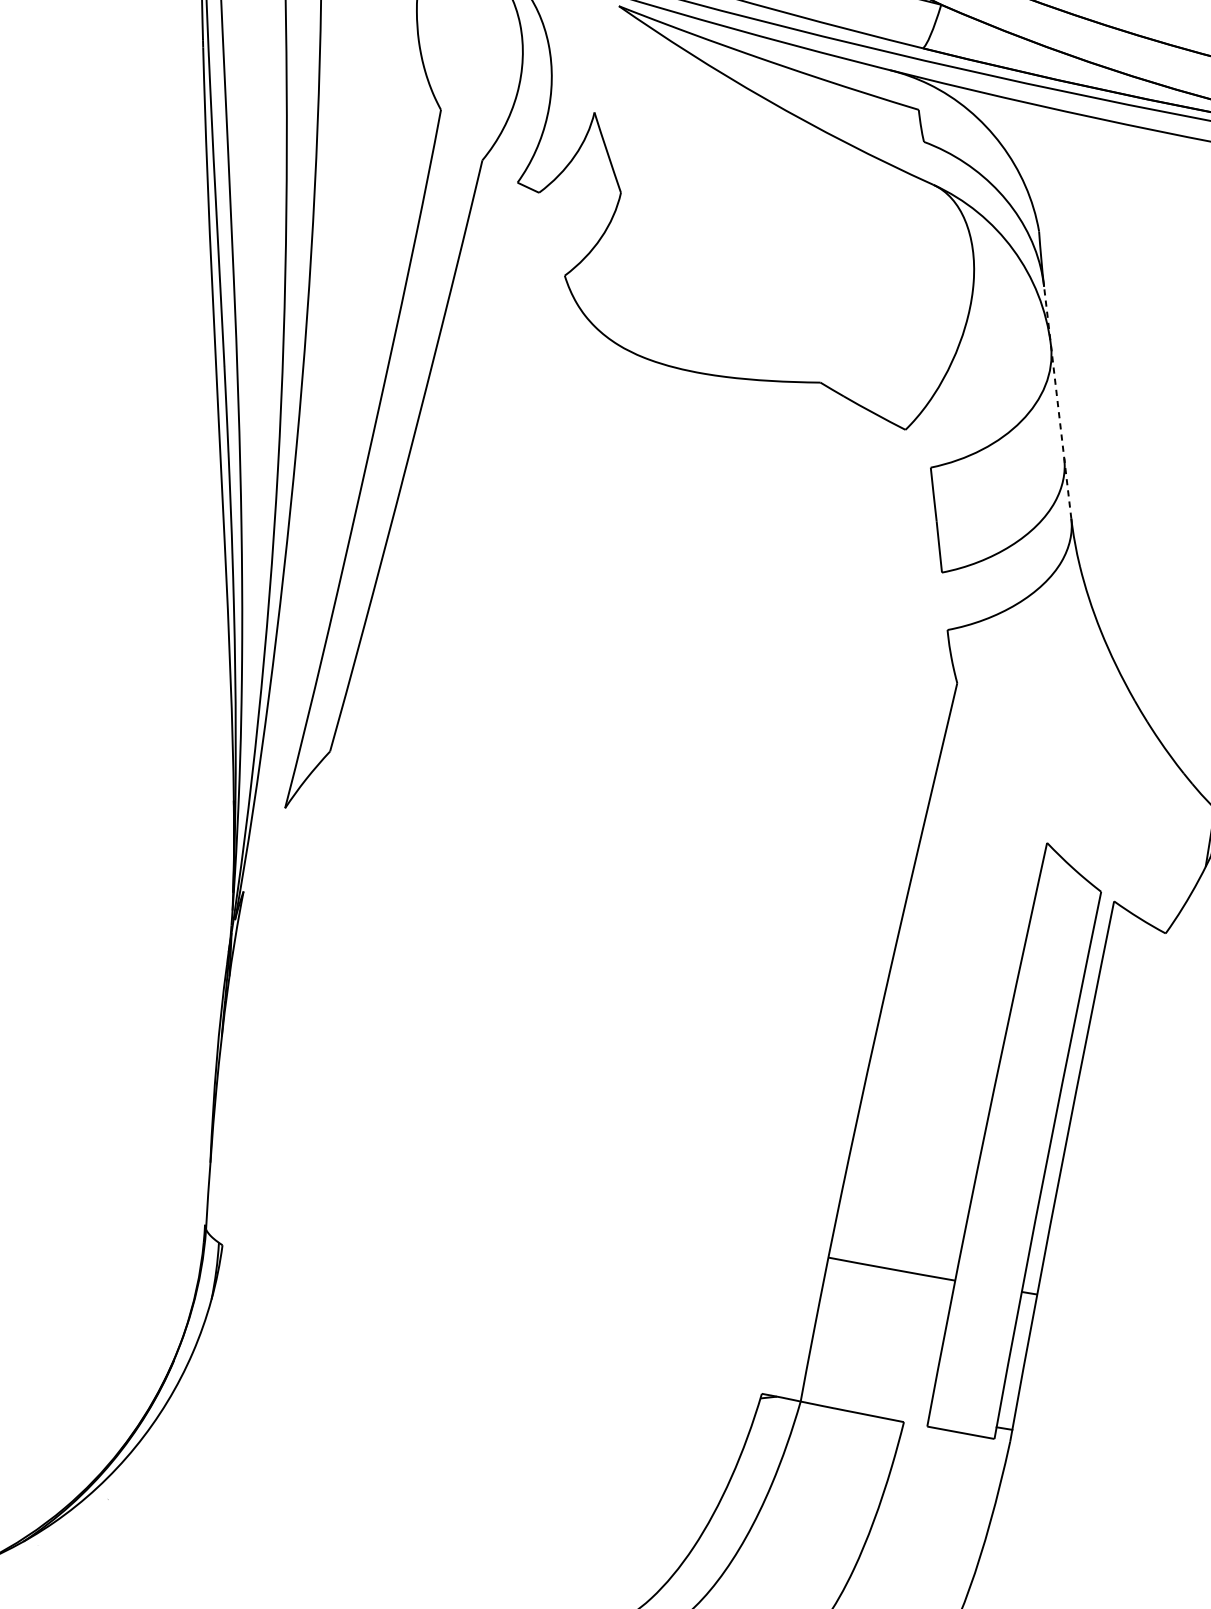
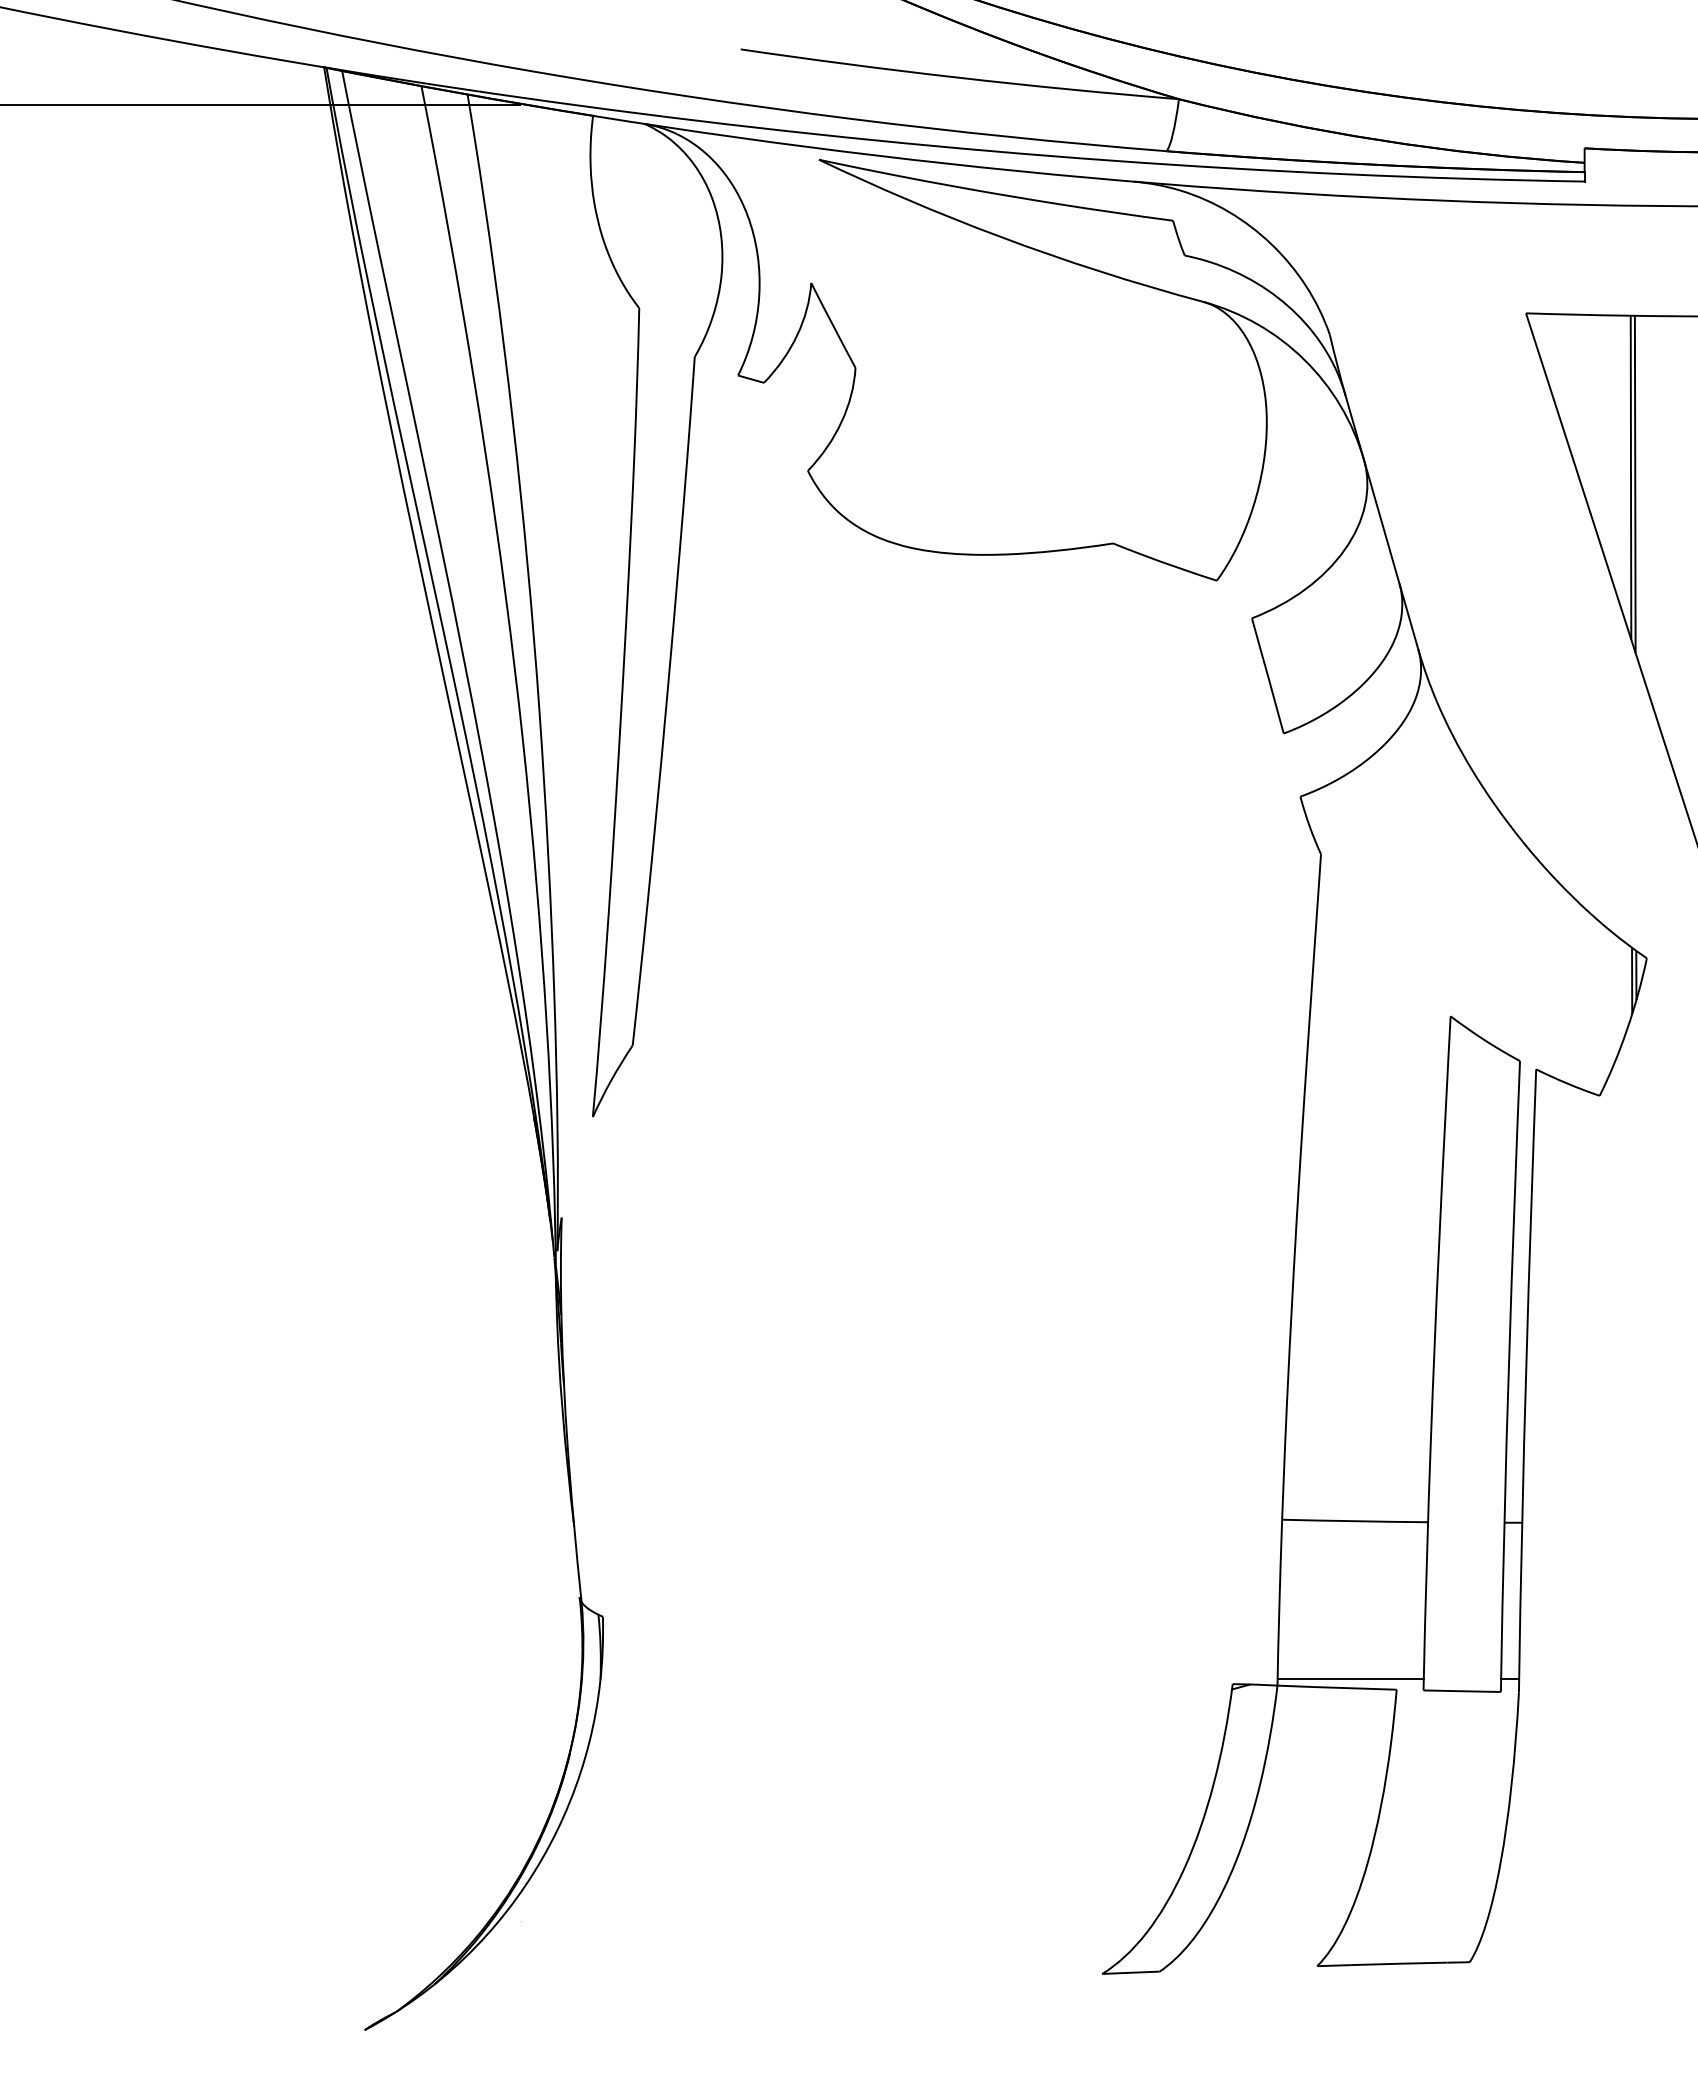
line: (1057, 402) -> (1381, 522), dashed -> solid
line: (865, 1405) -> (1350, 1678), added

